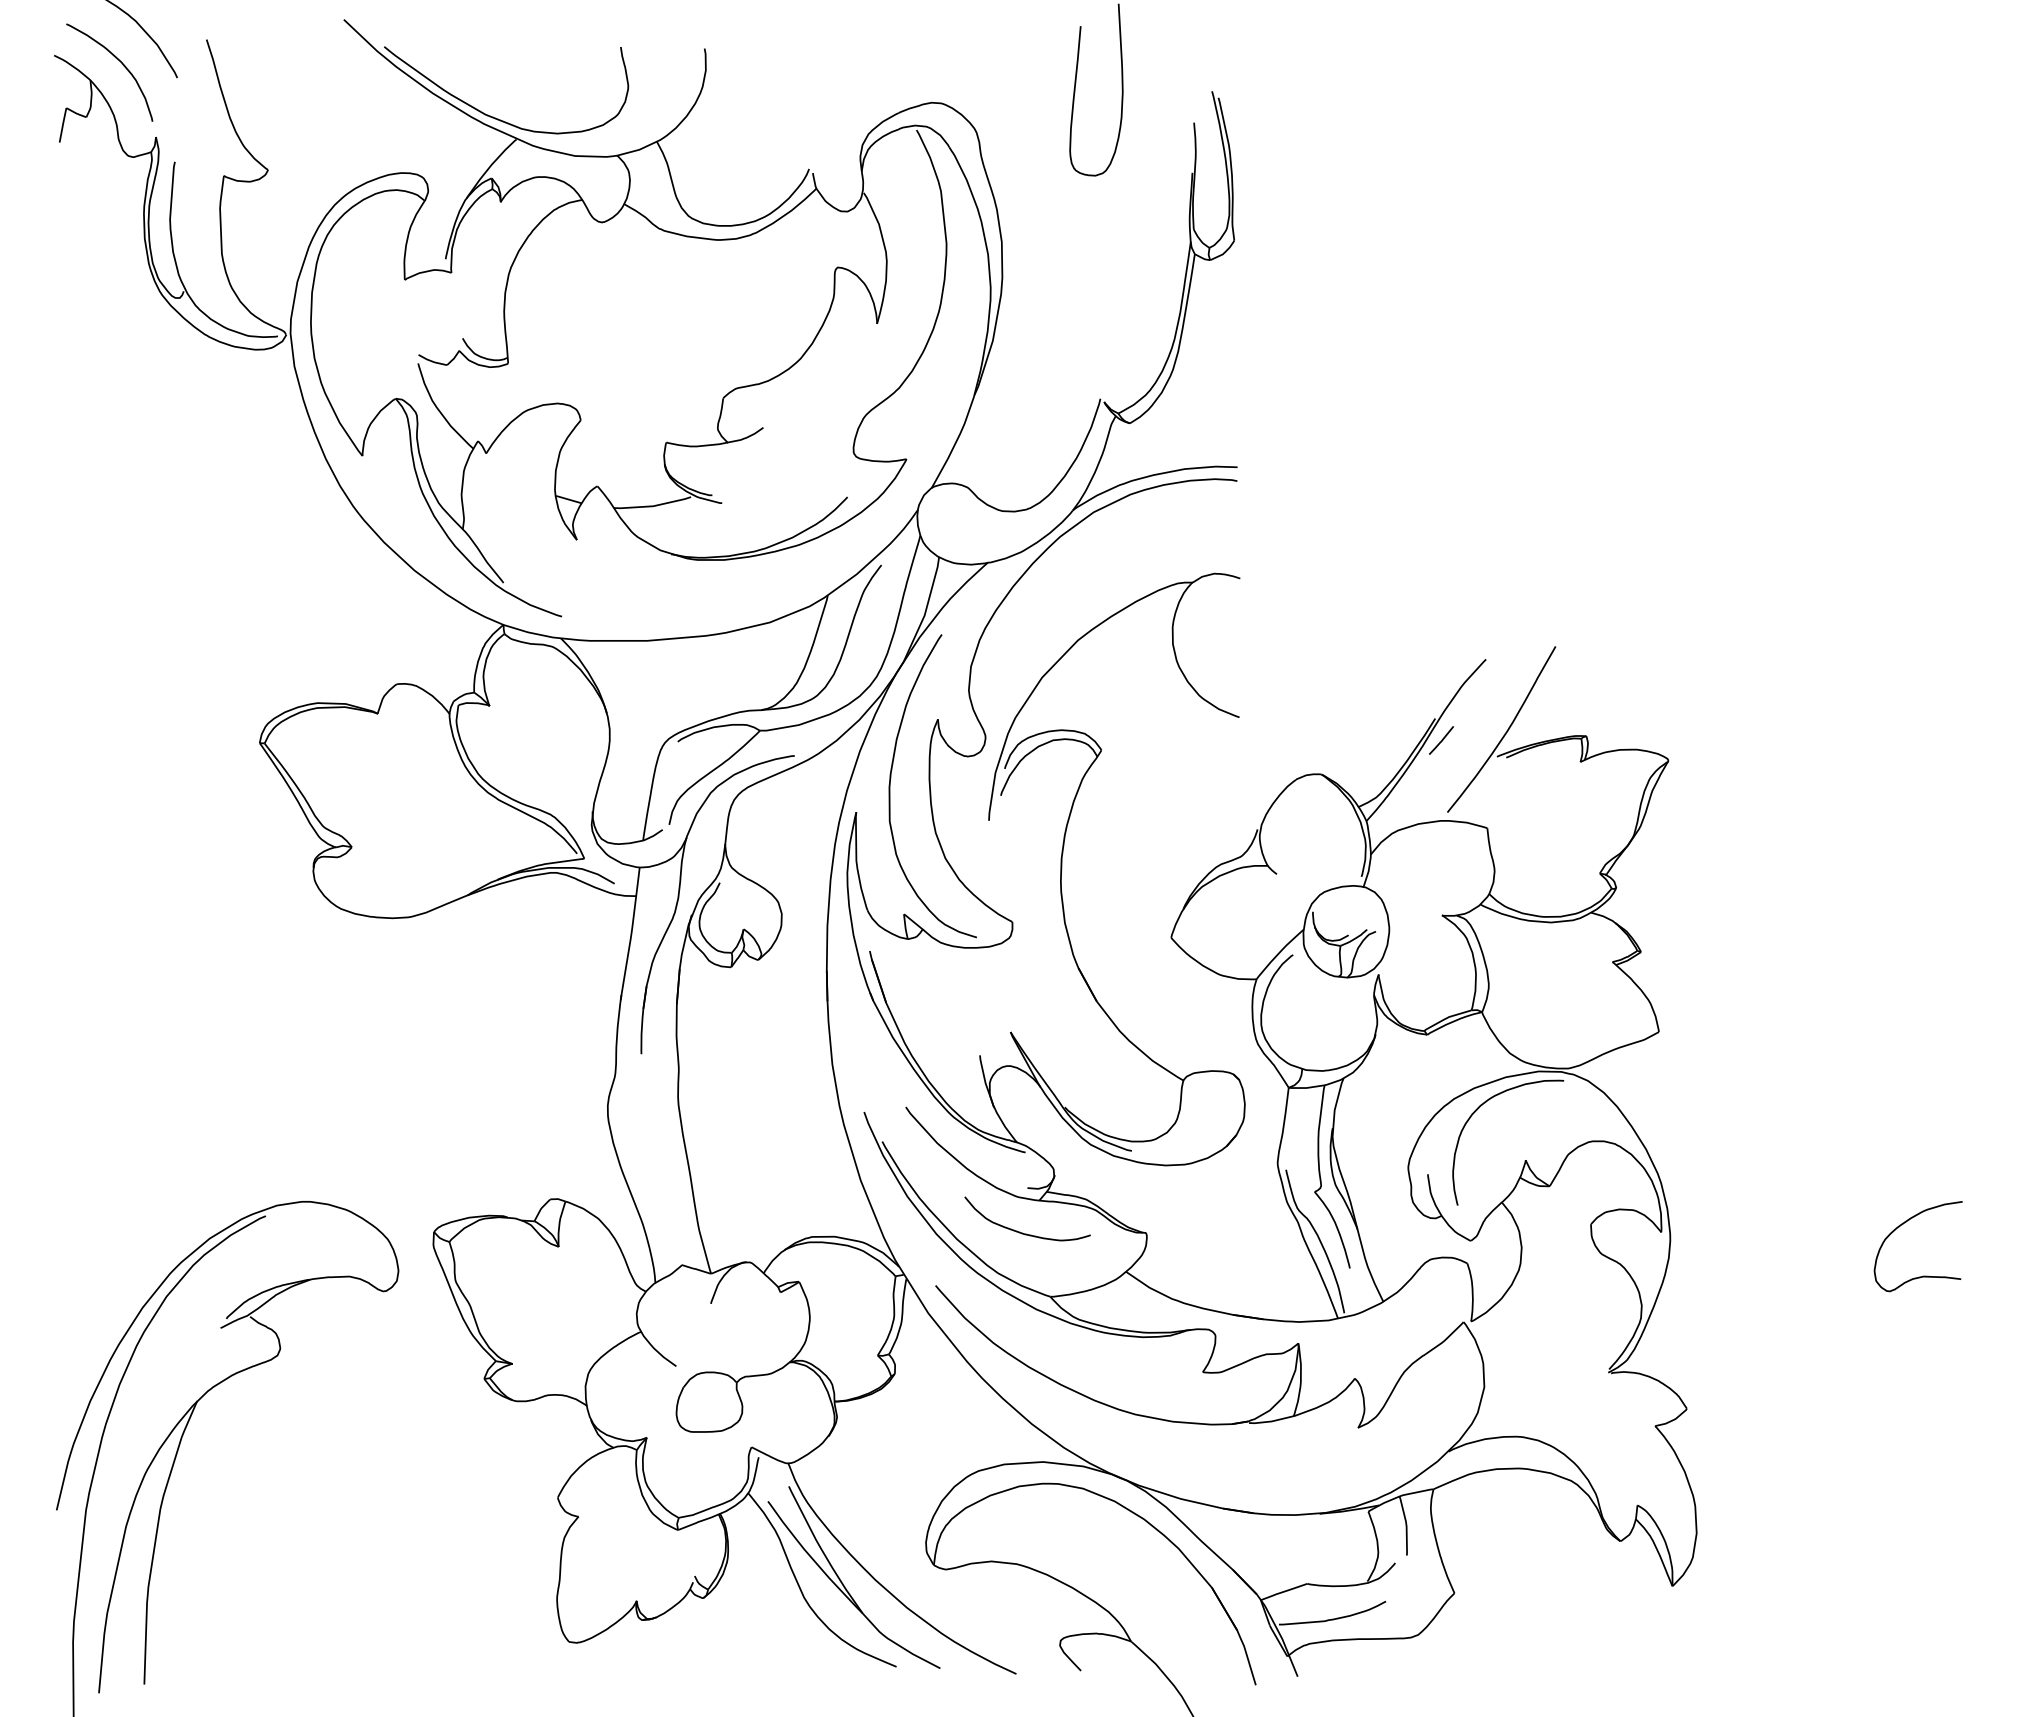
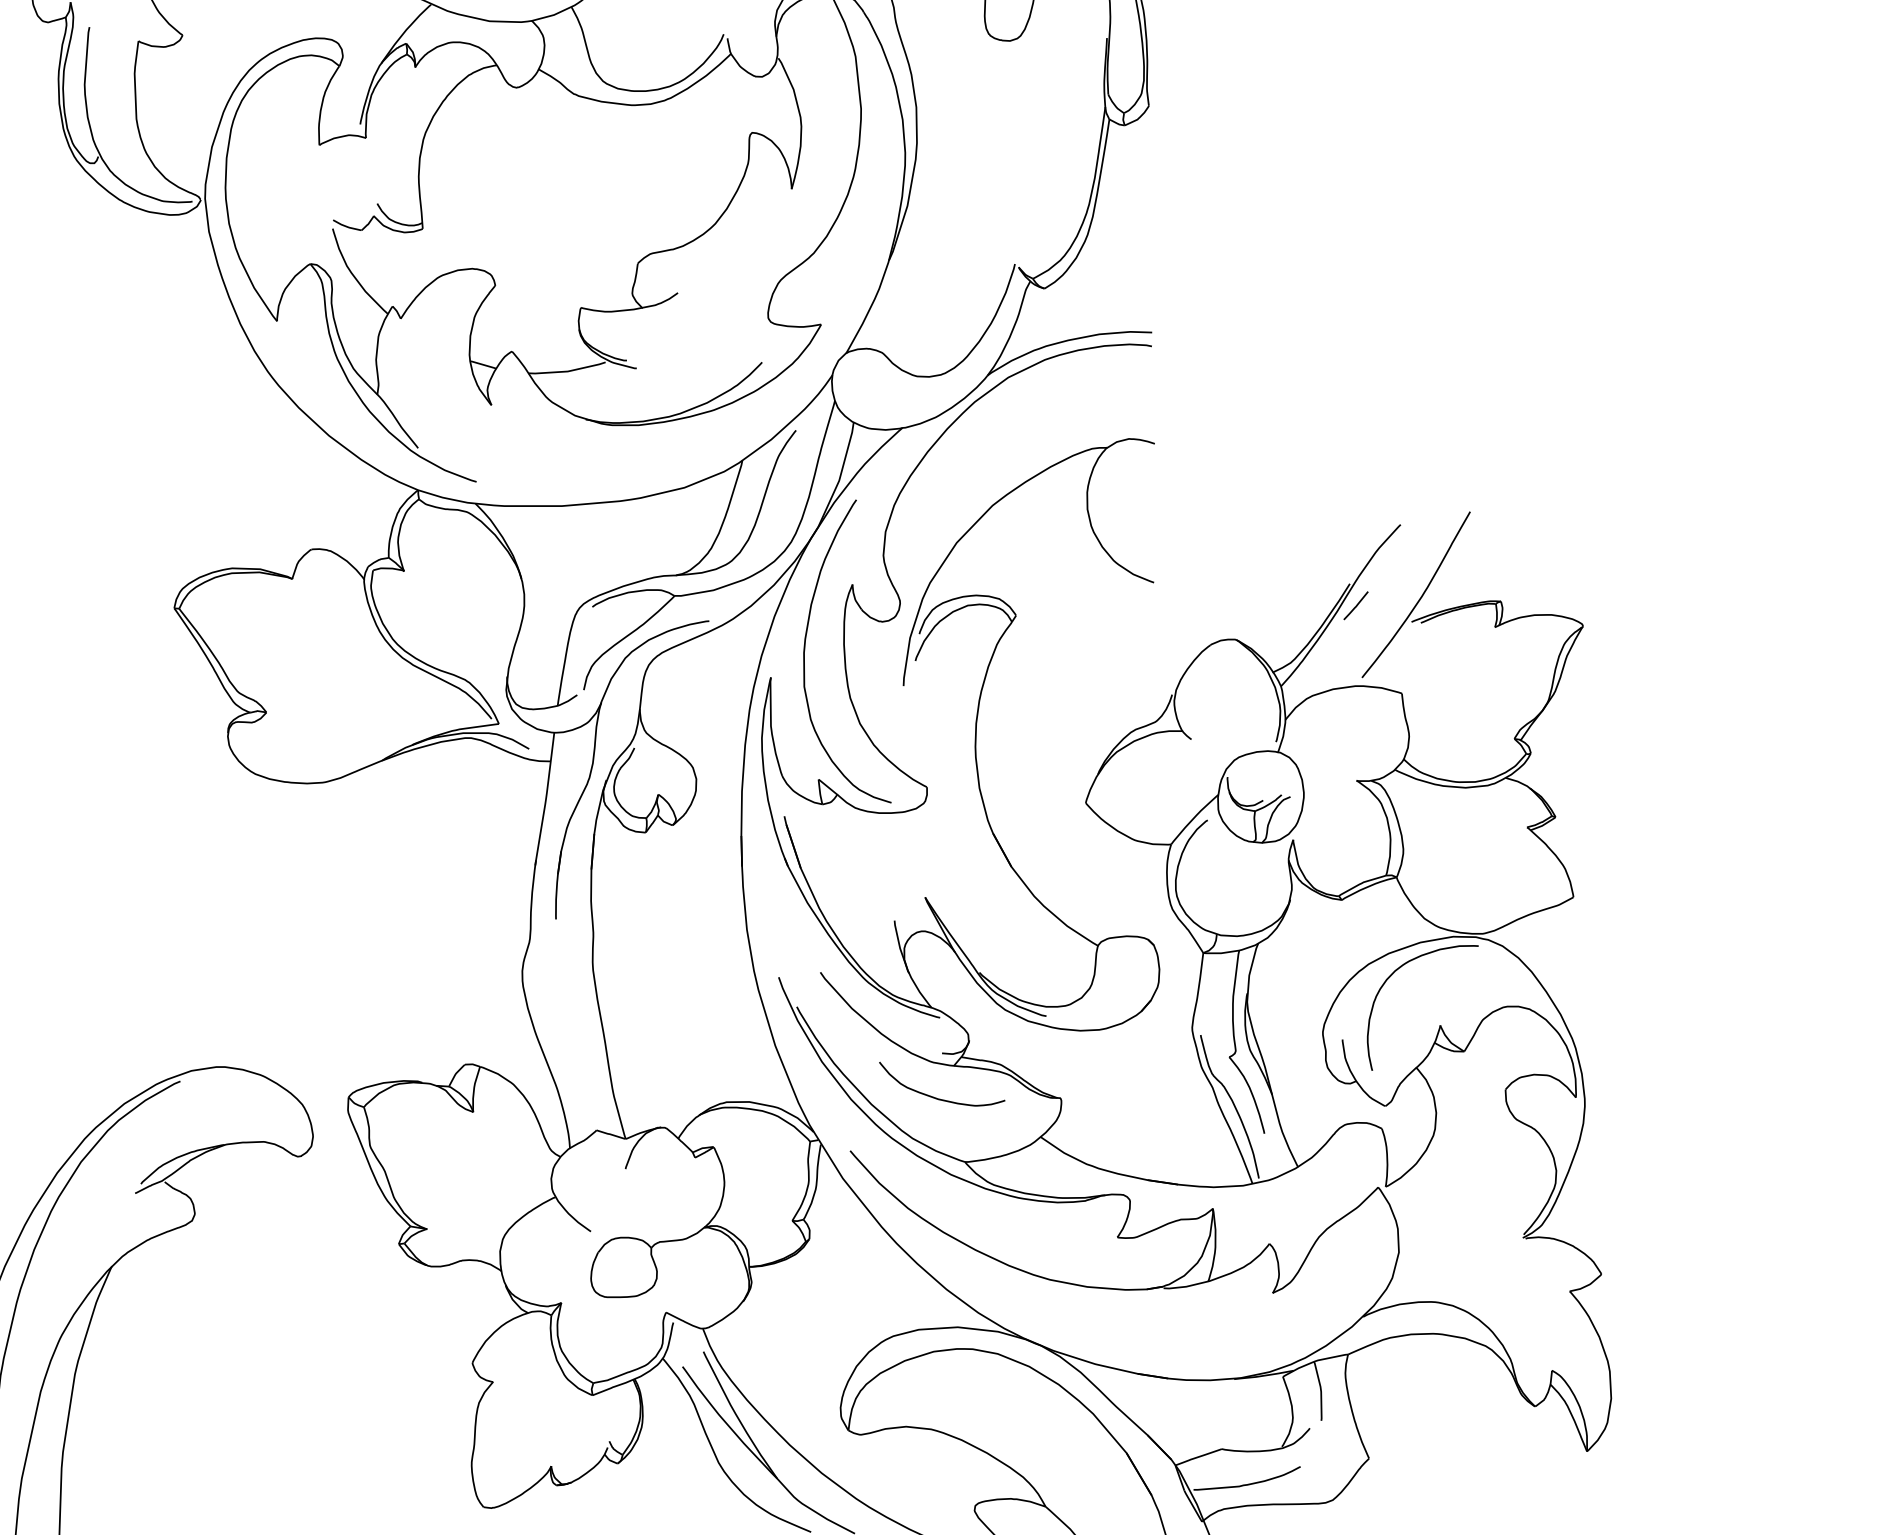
curve: (1902, 1225) -> (1817, 1090), removed

